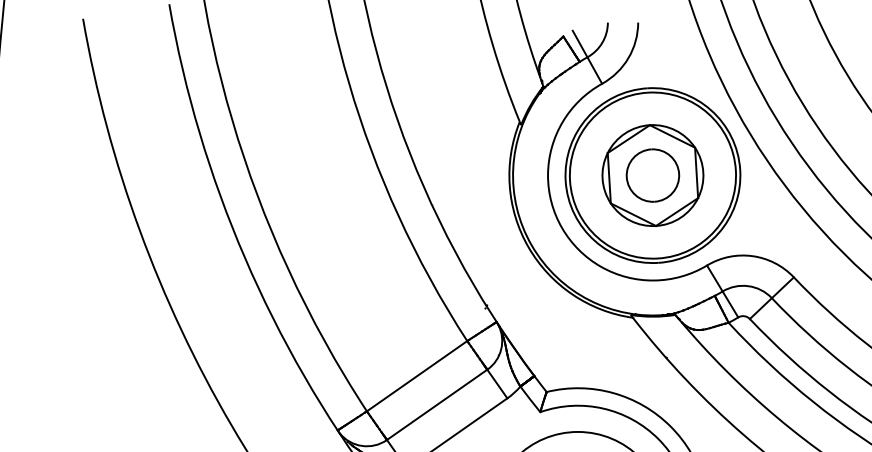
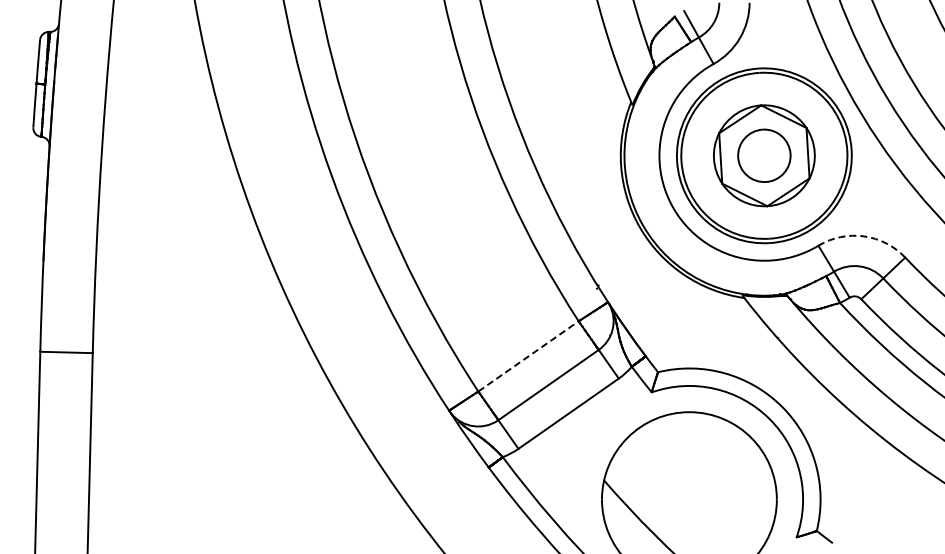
arc: (752, 256) -> (863, 236), solid -> dashed
line: (417, 376) -> (528, 356), solid -> dashed

